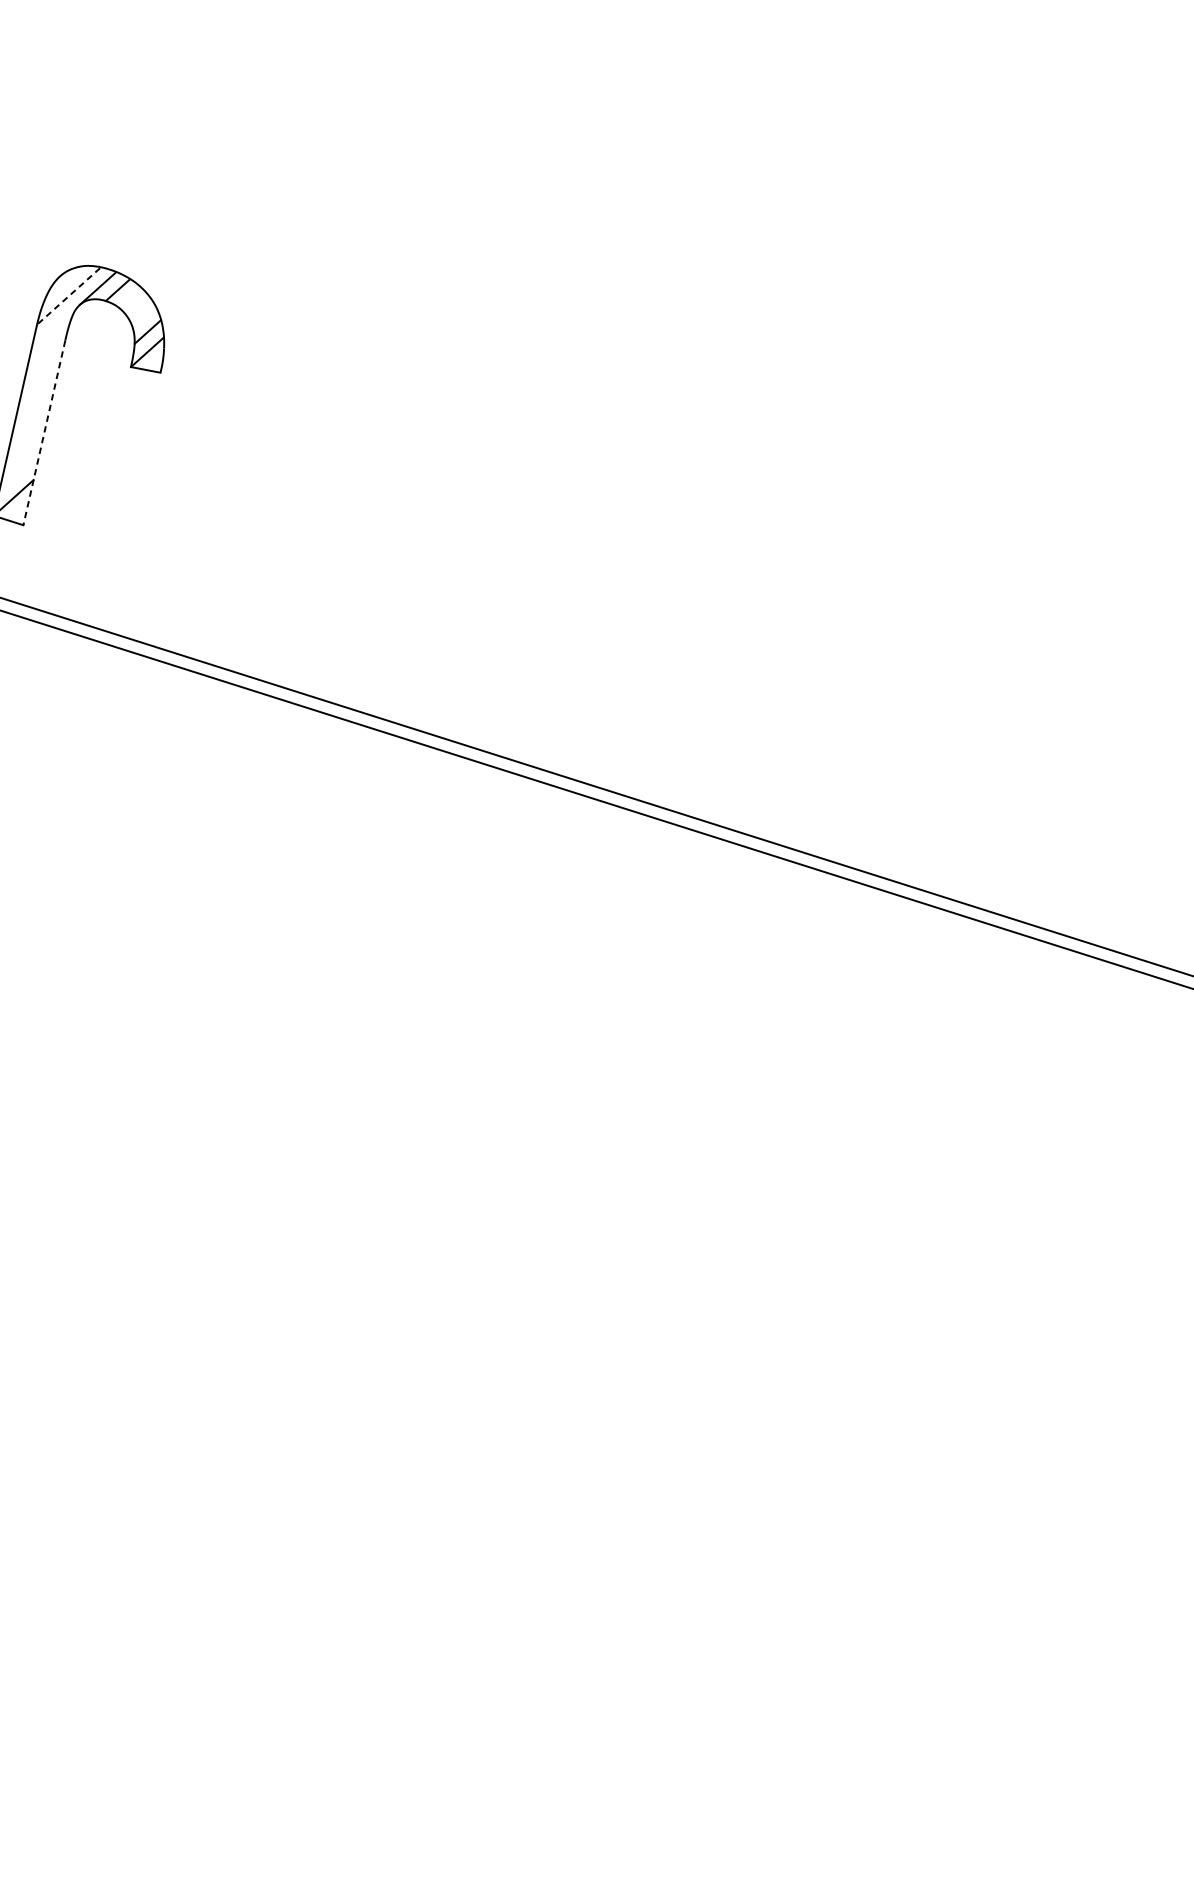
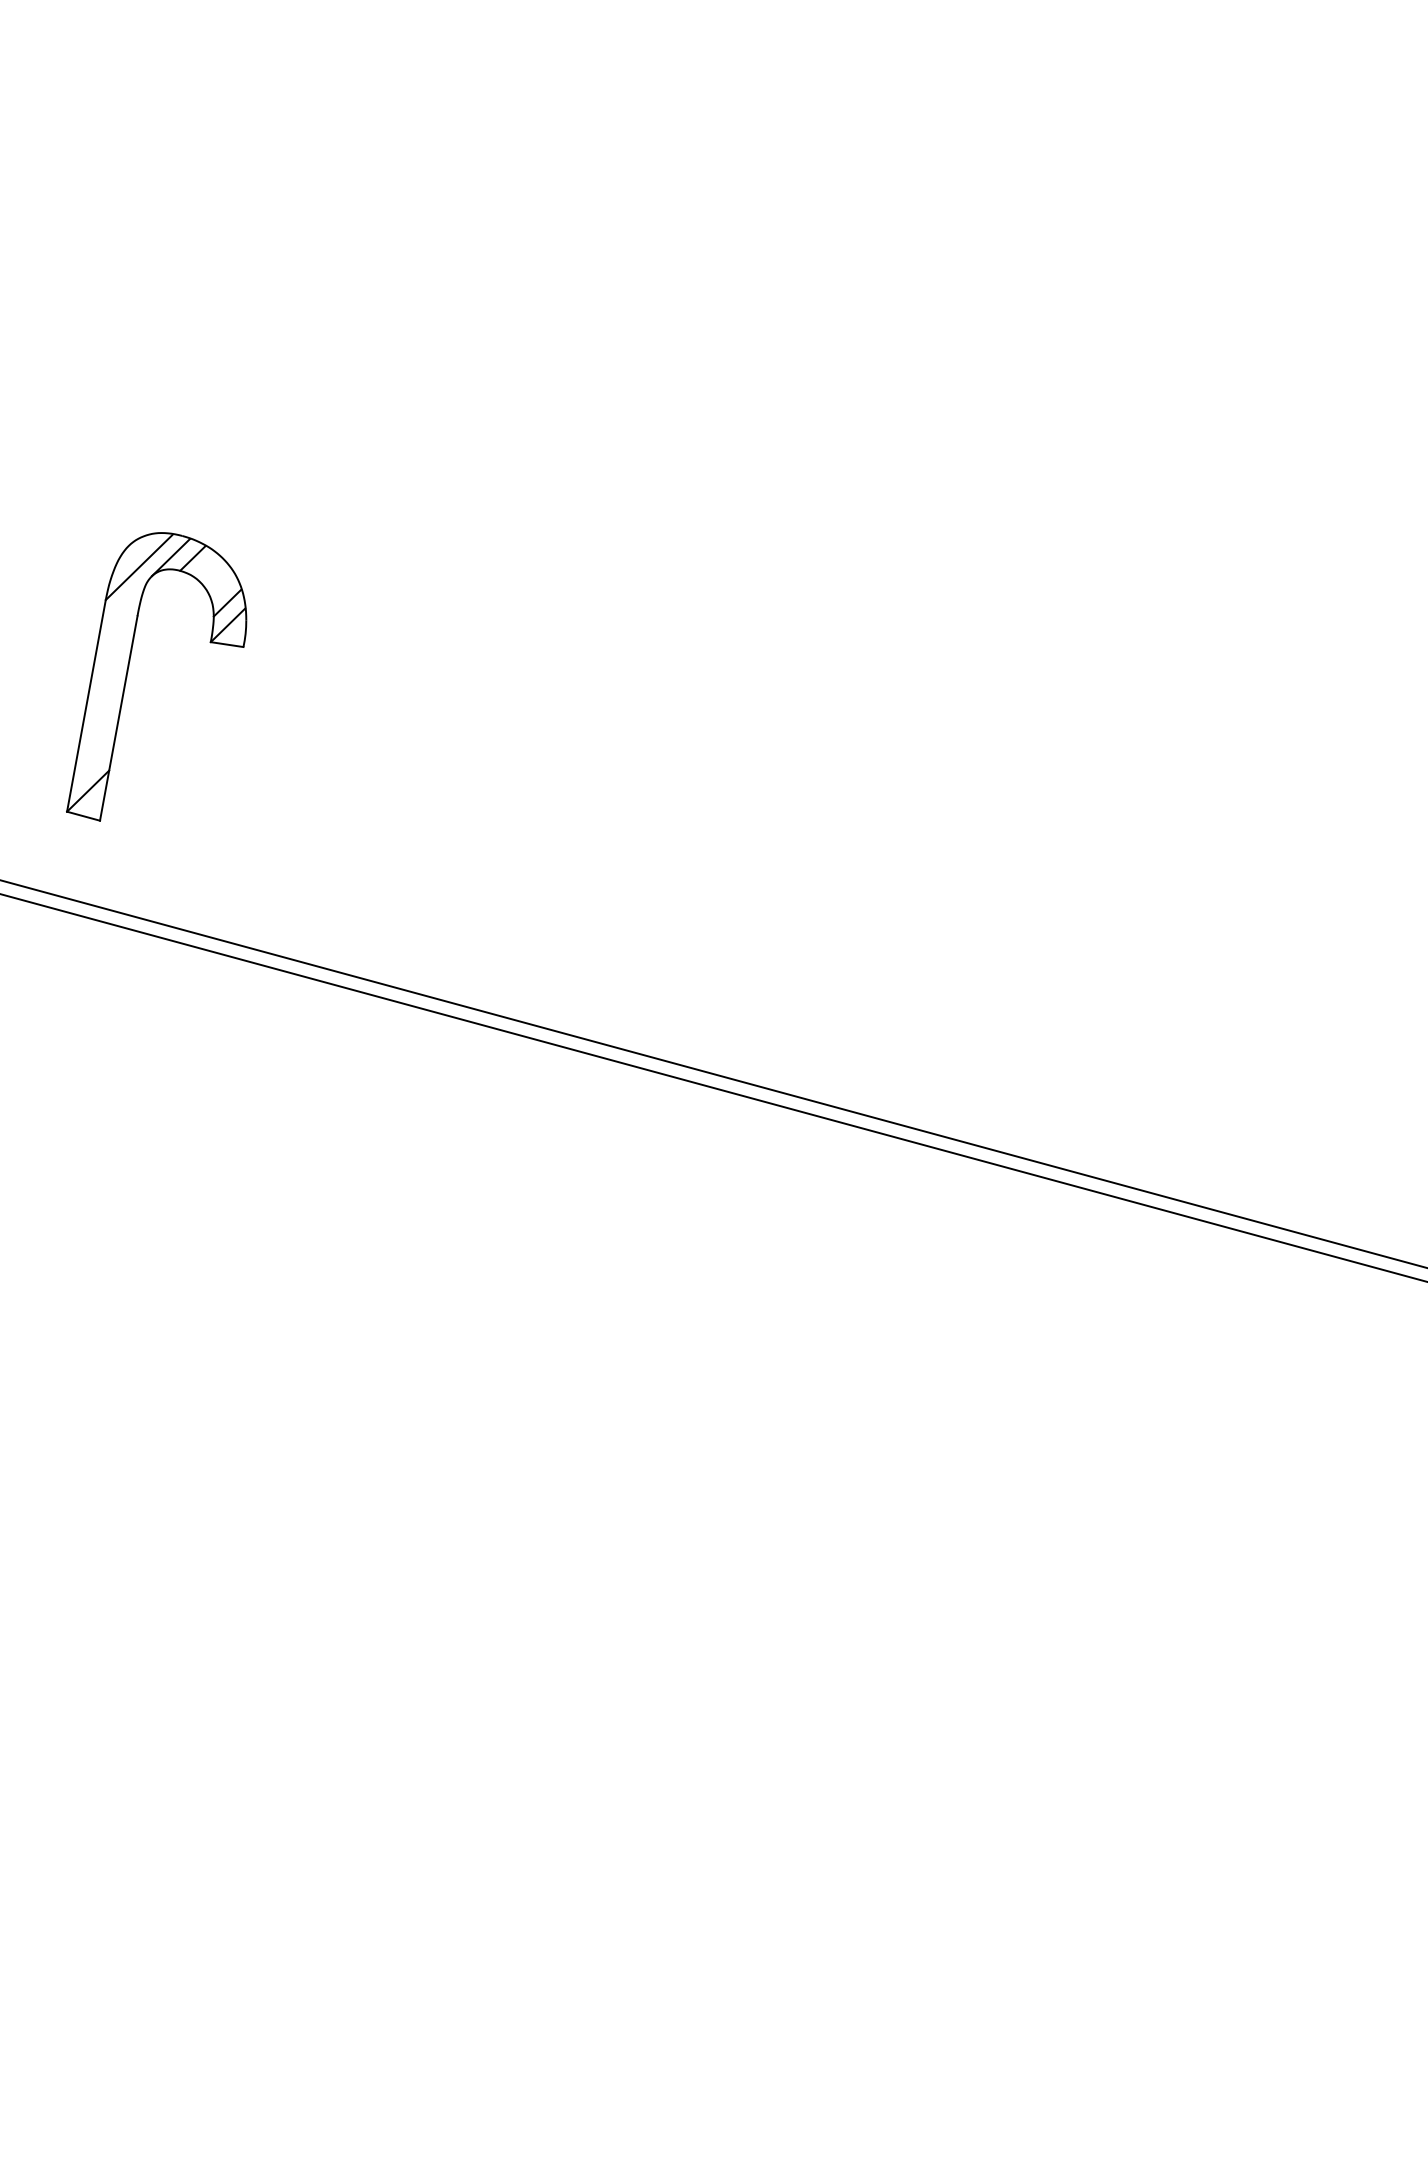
line: (68, 296) -> (139, 567), dashed -> solid
line: (44, 432) -> (118, 718), dashed -> solid

